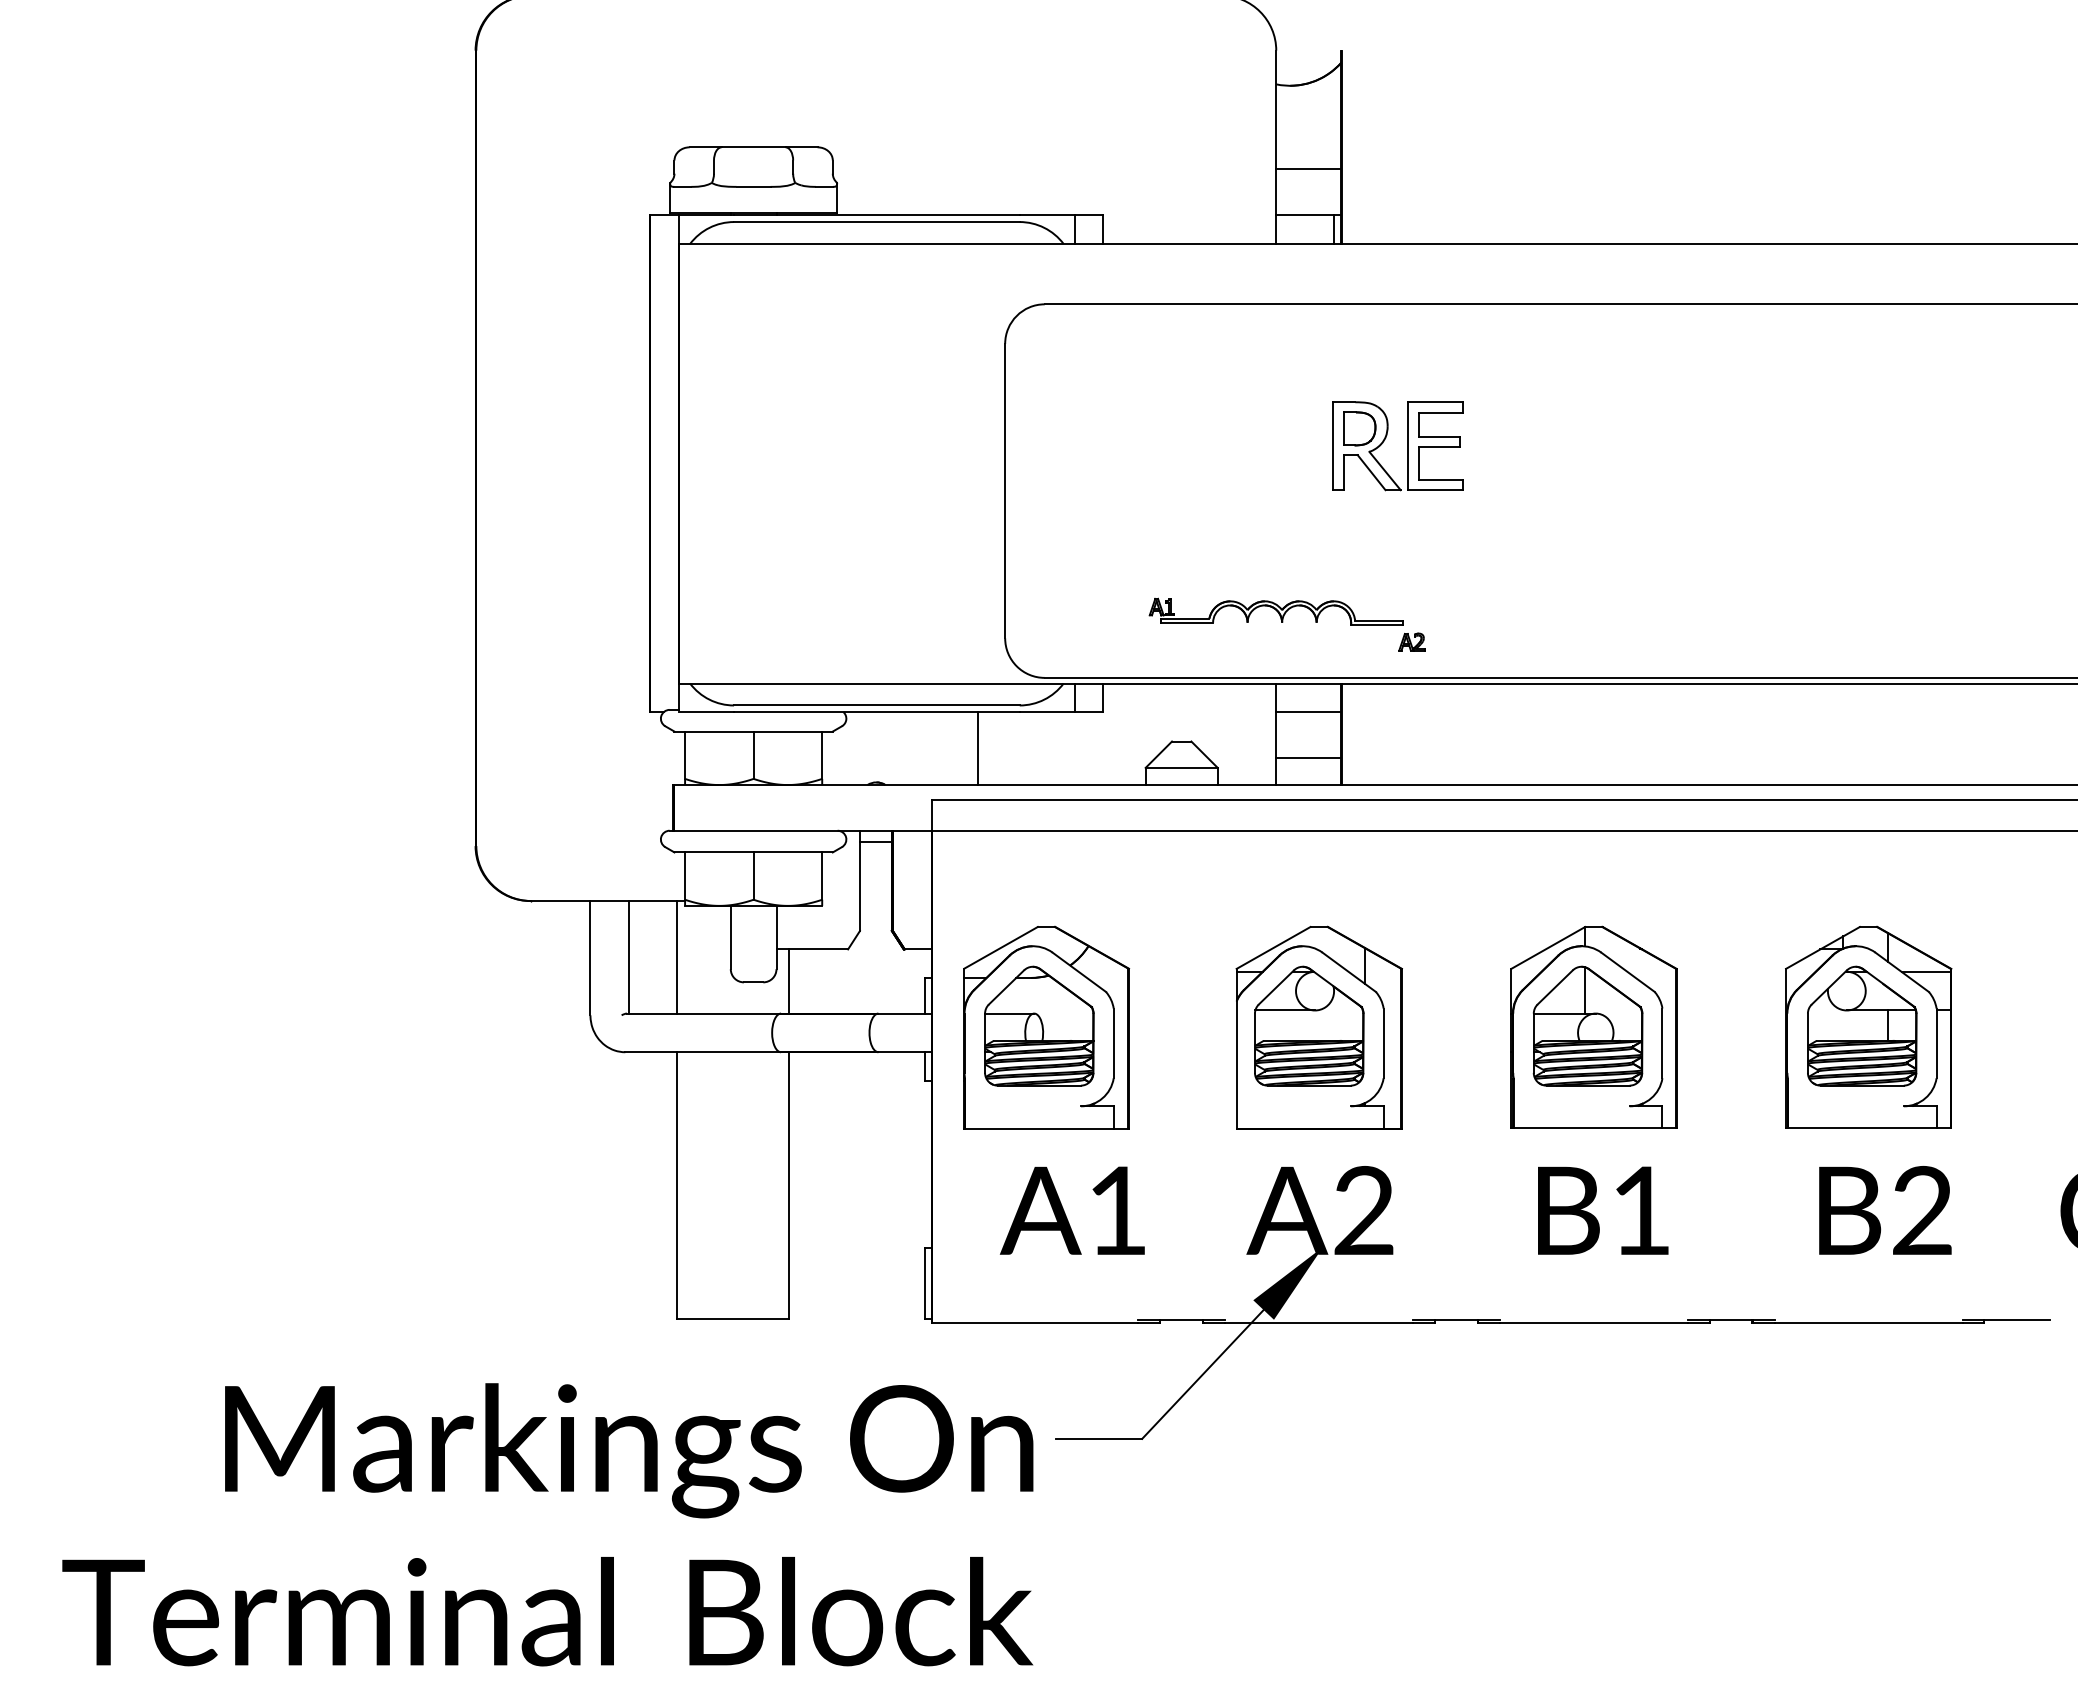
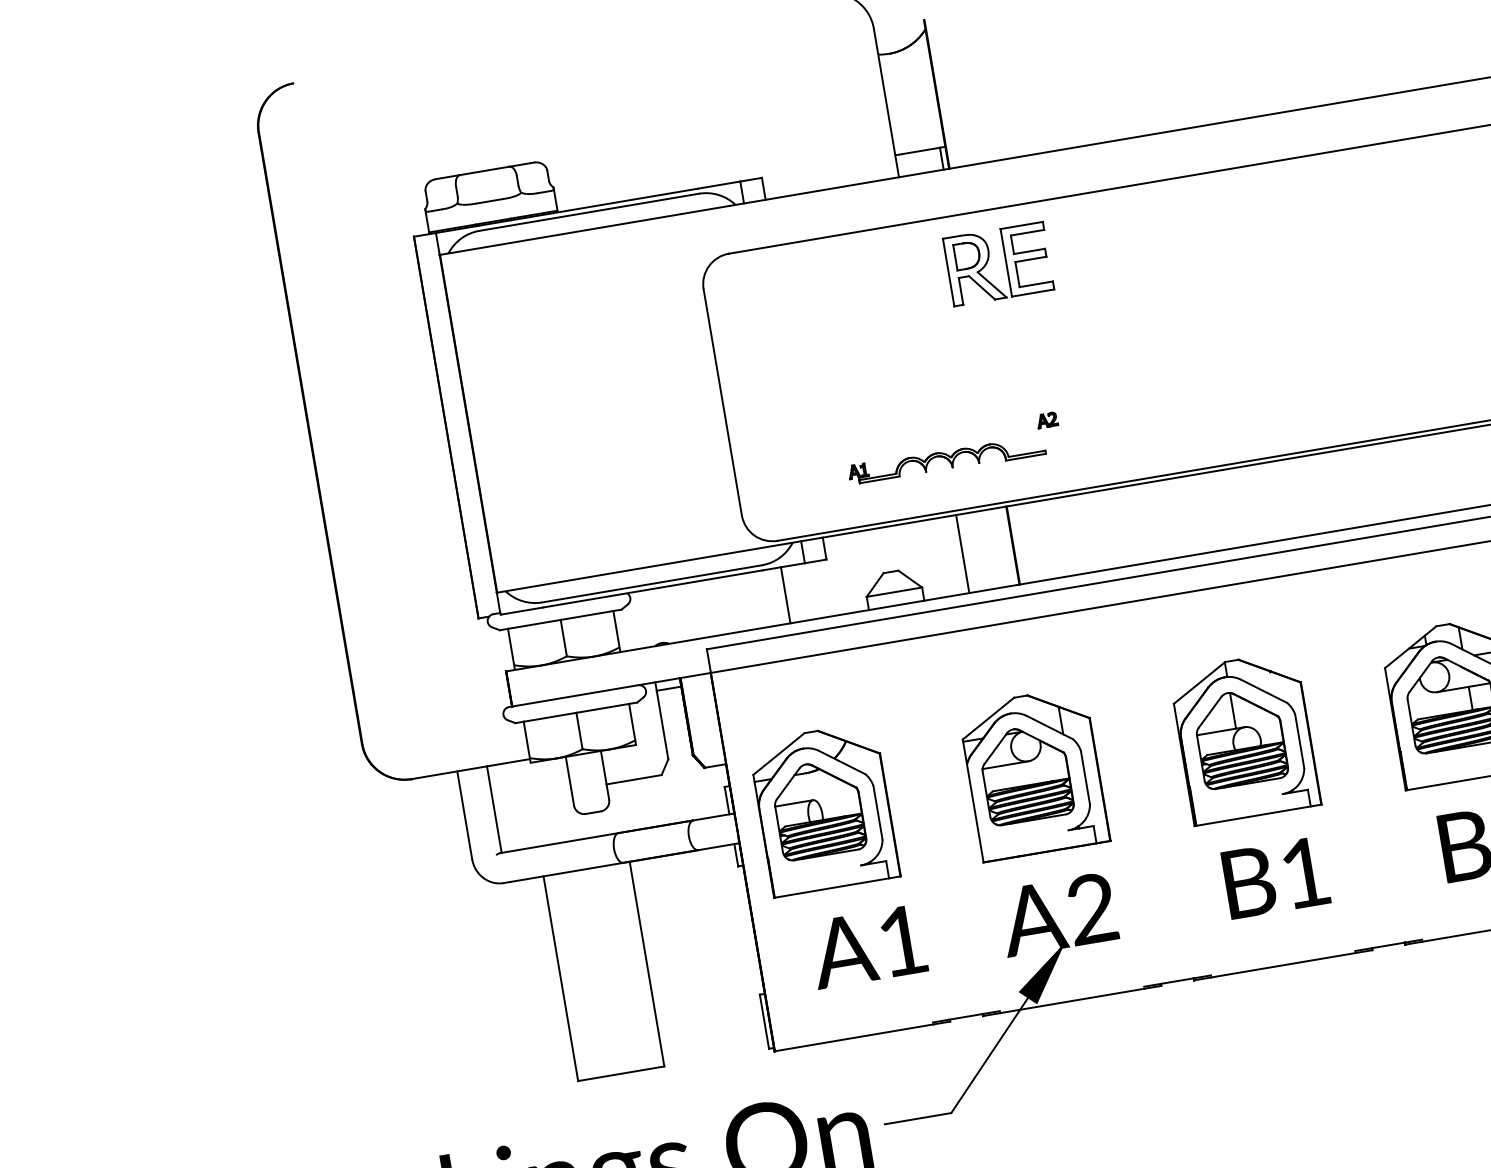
line: (1308, 169) -> (914, 115), removed
part: (1407, 446) -> (1006, 263), moved
part: (1411, 641) -> (1046, 419), moved
line: (1308, 712) -> (984, 533), removed
line: (977, 748) -> (785, 595), moved
line: (1308, 758) -> (990, 568), removed
line: (677, 957) -> (531, 803), removed
line: (789, 981) -> (620, 807), removed

